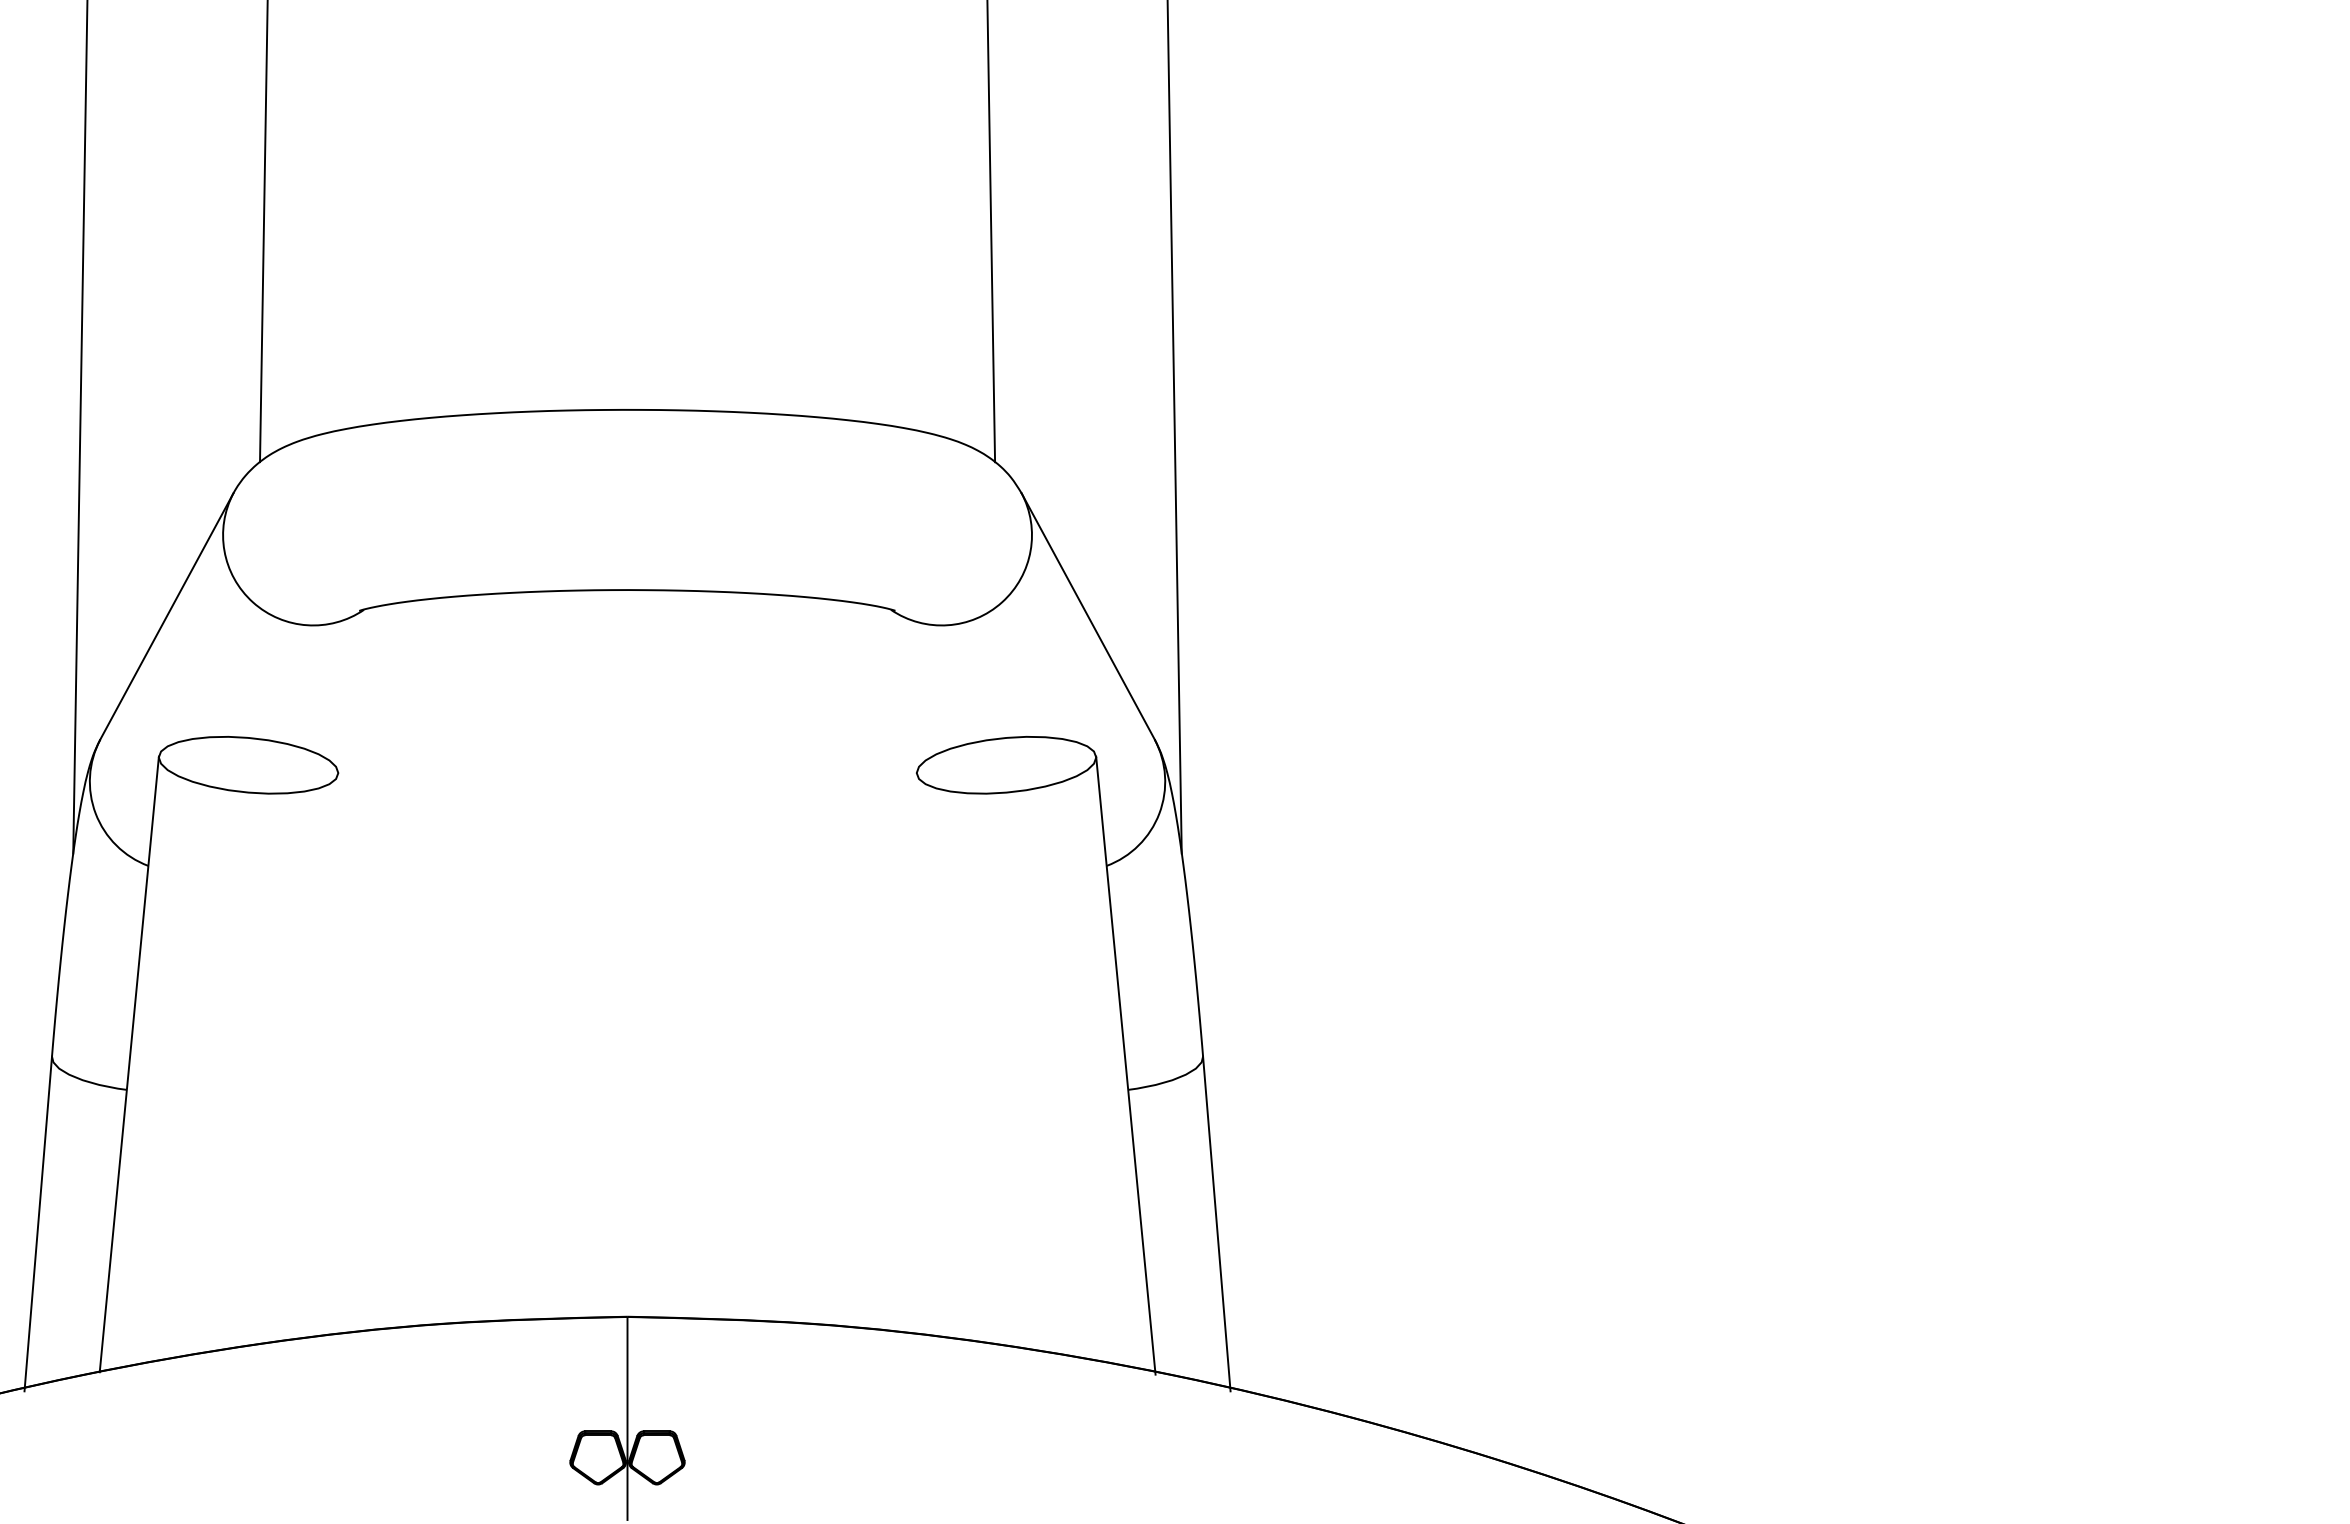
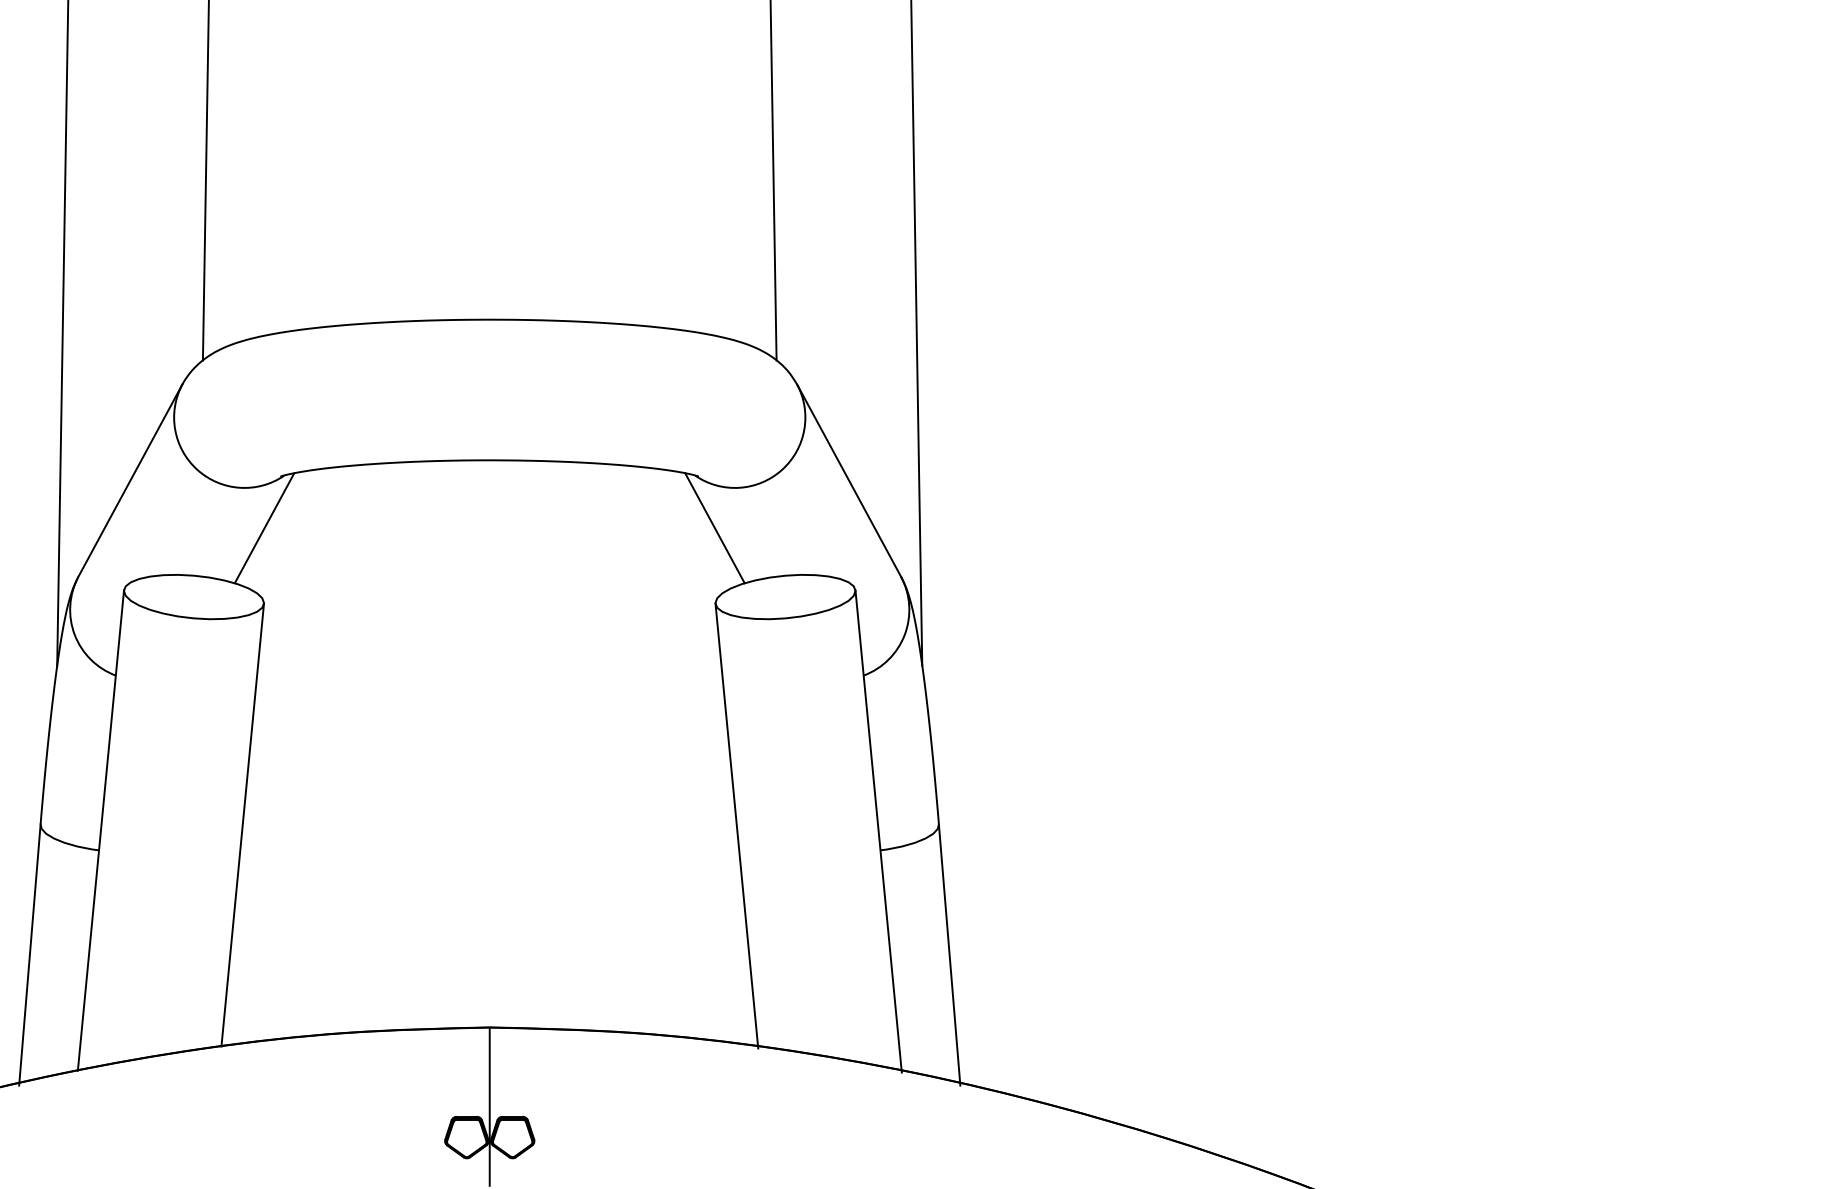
line: (338, 676) -> (264, 527), added
line: (915, 676) -> (714, 527), added
line: (310, 1057) -> (242, 825), added
line: (943, 1058) -> (736, 825), added

